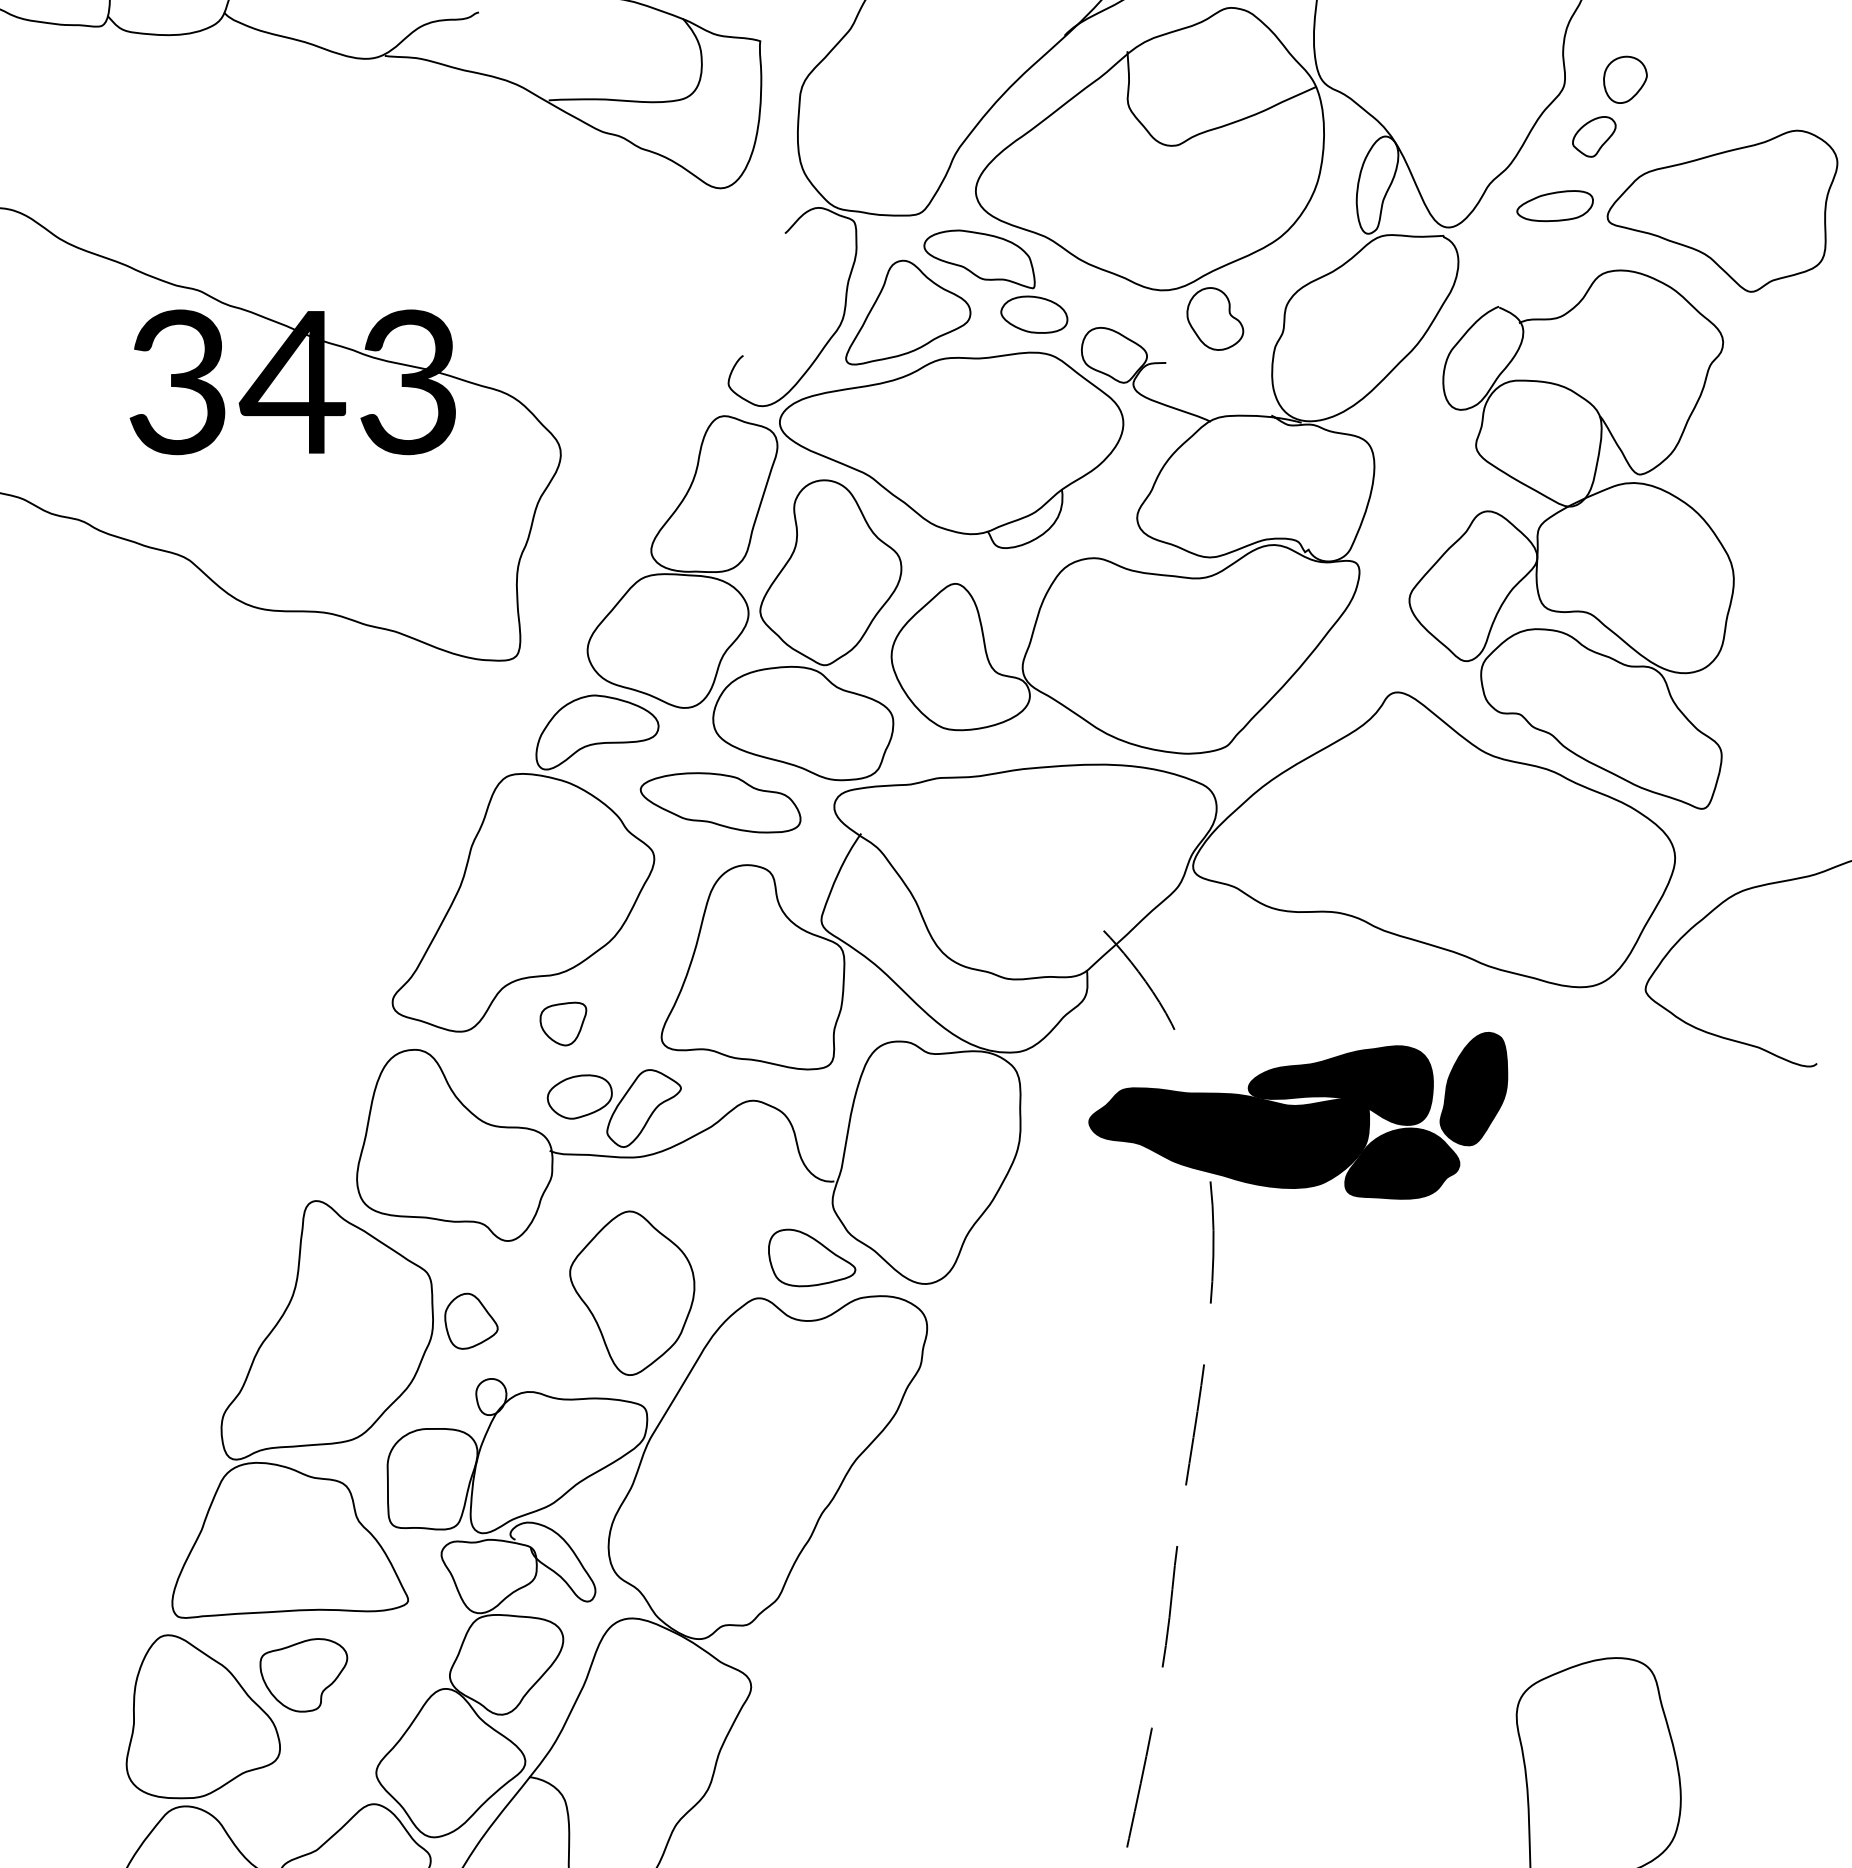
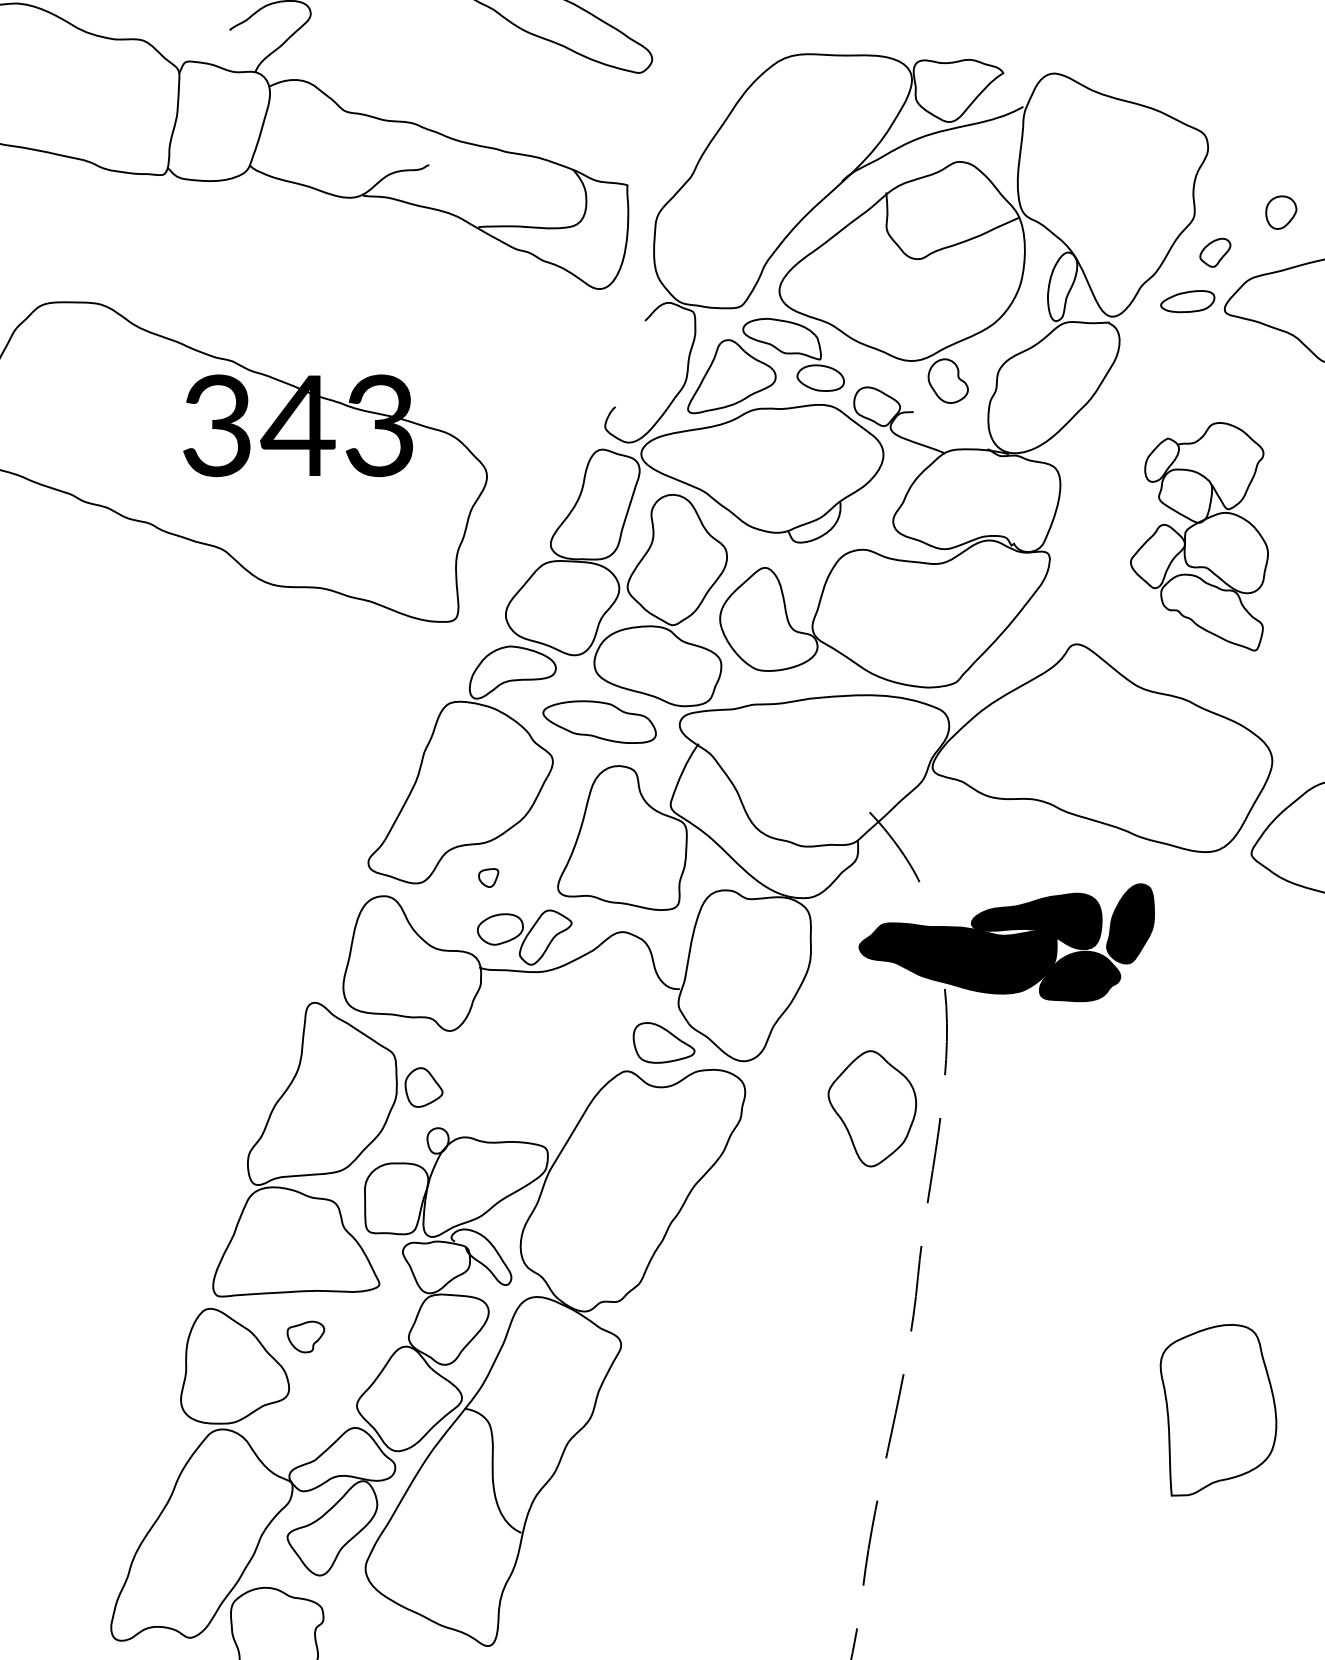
part: (1625, 79) -> (1281, 212), moved
part: (1571, 539) -> (1199, 536), size x0.6
part: (562, 1023) -> (488, 877), size x0.6
part: (631, 1292) -> (871, 1108), moved
part: (303, 1674) -> (305, 1336), size x0.6

